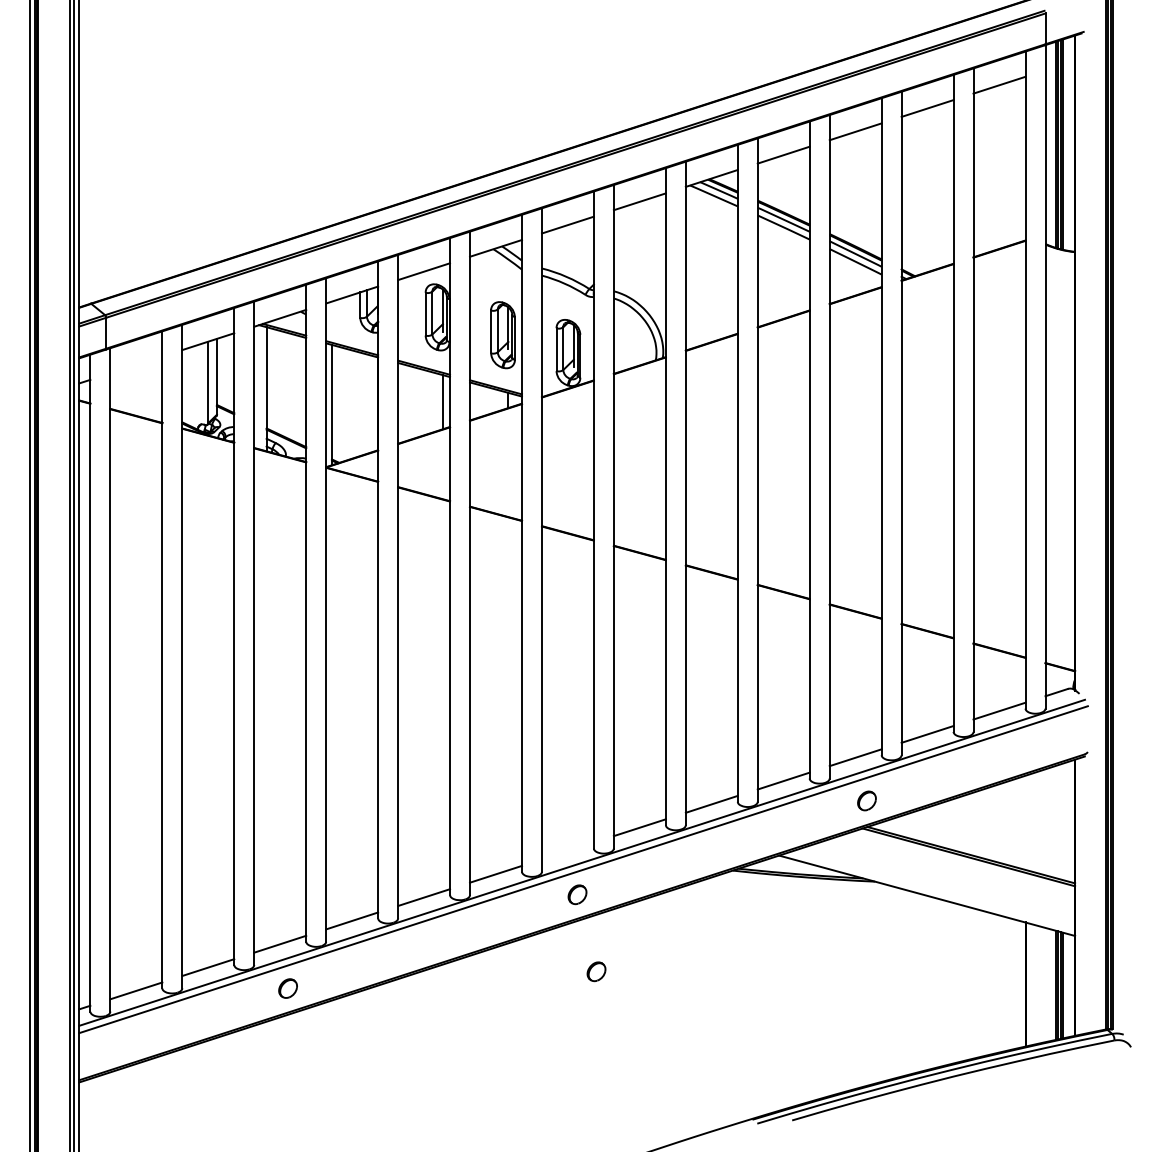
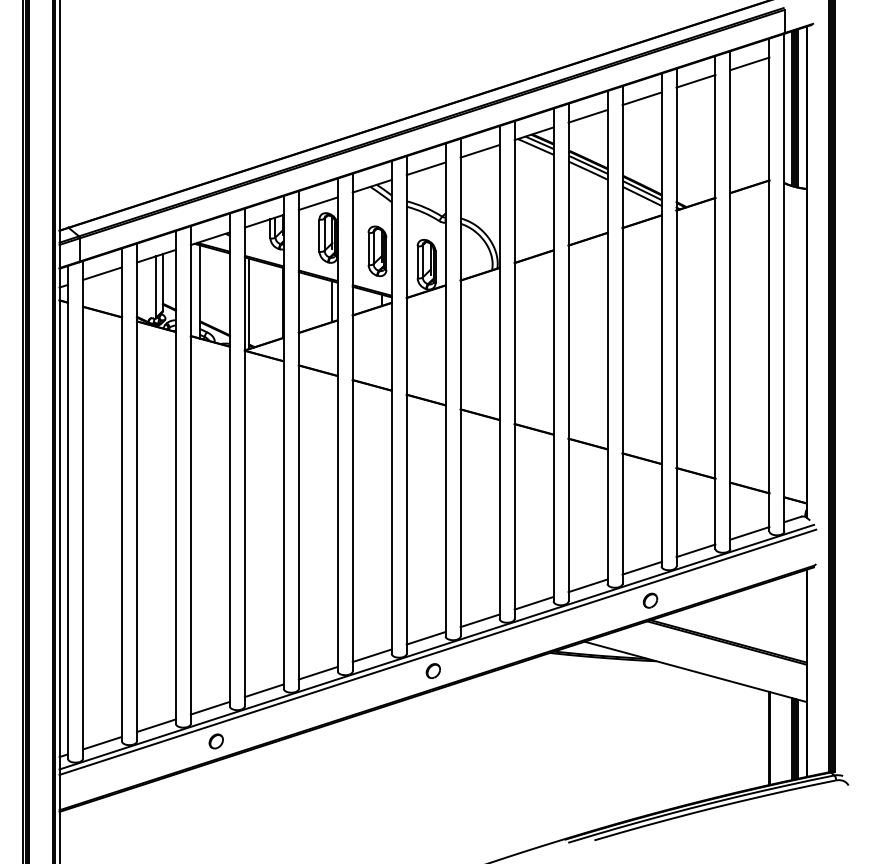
line: (136, 364) -> (102, 273), added
line: (567, 850) -> (425, 637), added
part: (596, 971) -> (447, 728), removed

